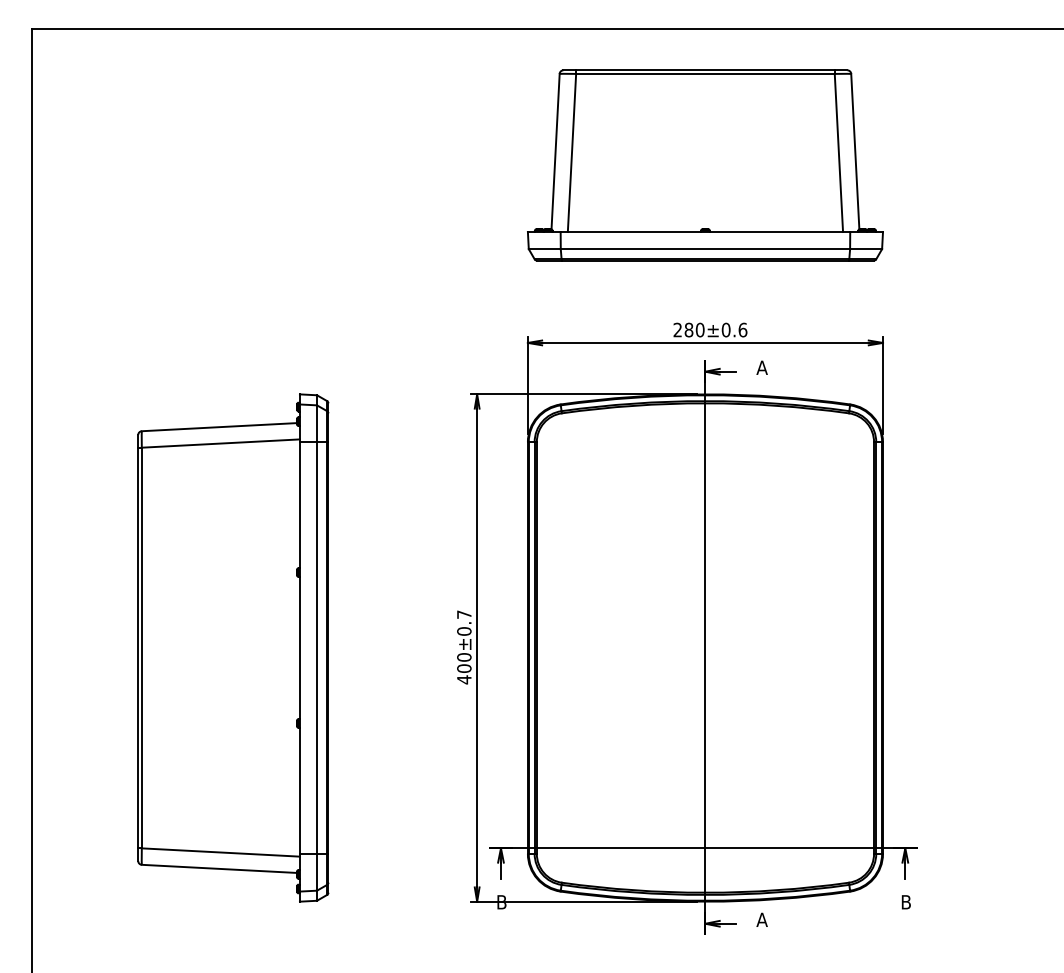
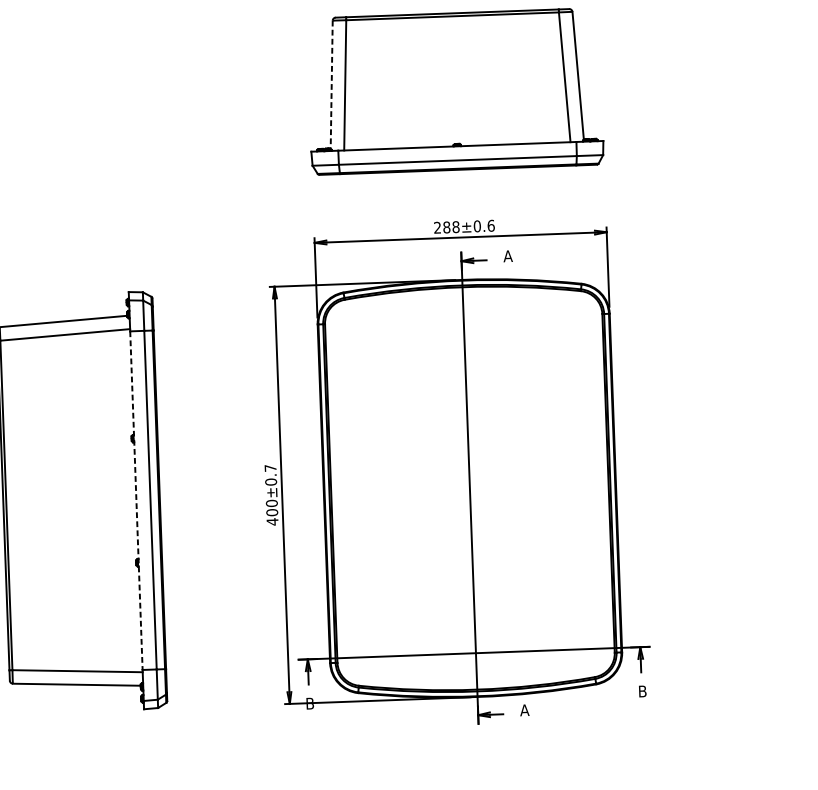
line: (555, 151) -> (331, 84), solid -> dashed
text: (699, 330) -> (455, 227), 280±0.6 -> 288±0.6
line: (299, 648) -> (136, 501), solid -> dashed

